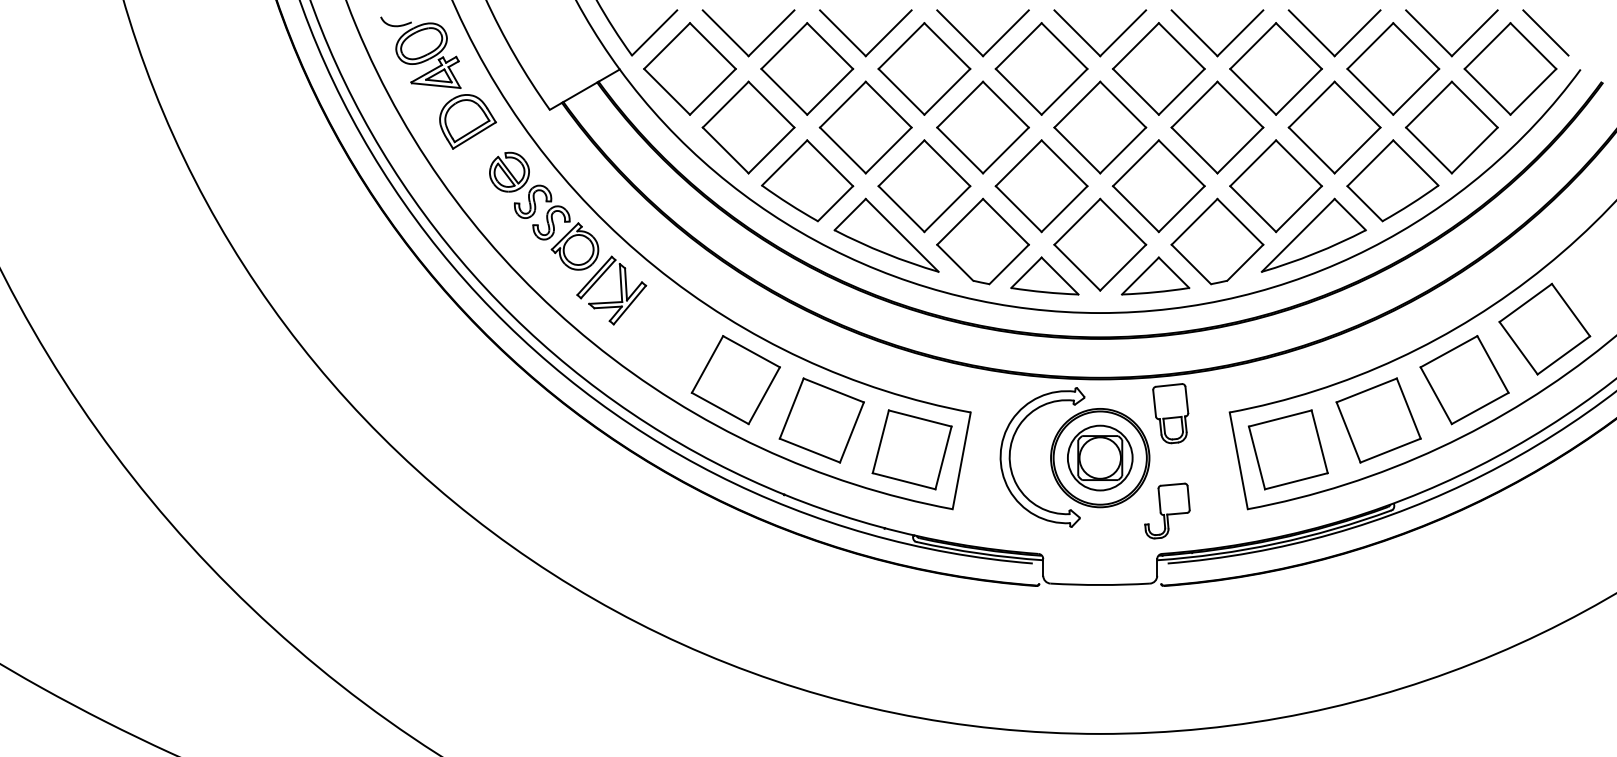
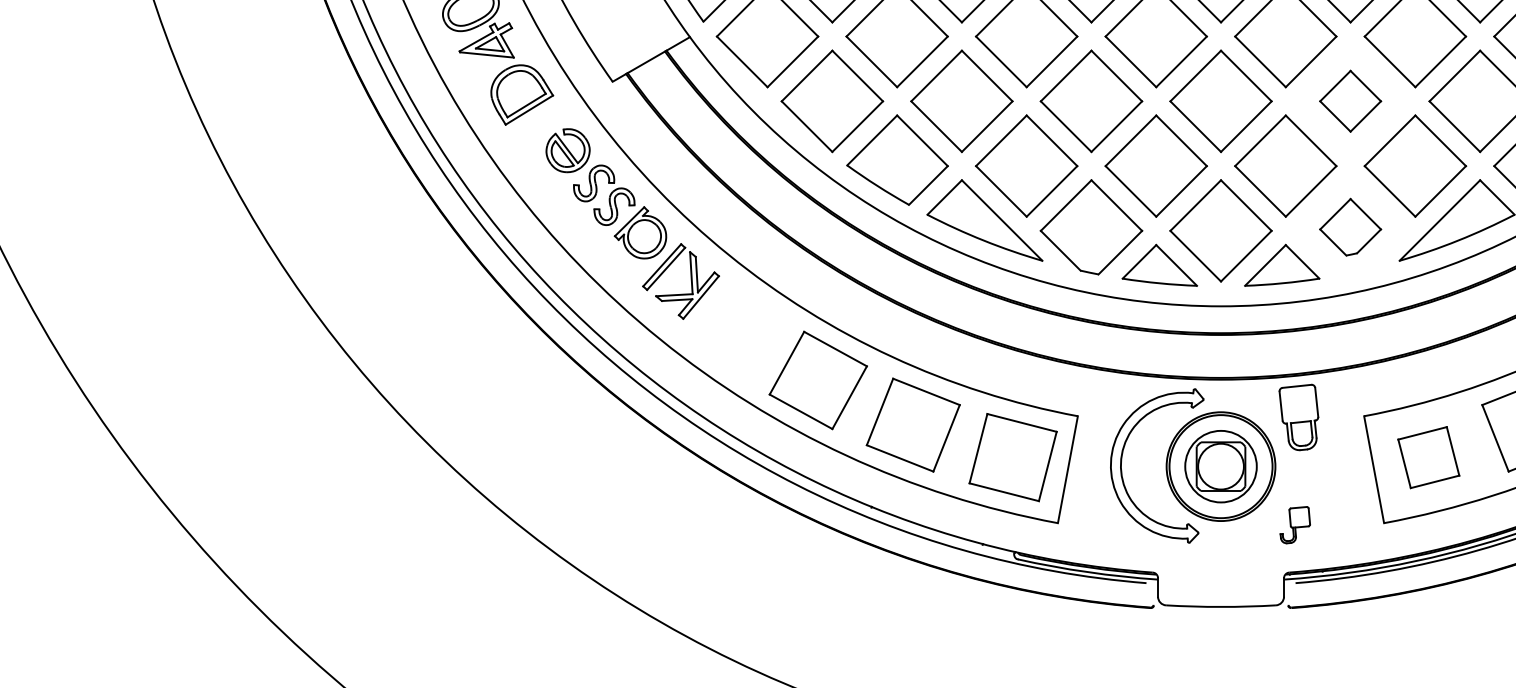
part: (1217, 127) -> (1350, 101), size x0.6
part: (1217, 241) -> (1350, 227), size x0.6
part: (1287, 449) -> (1427, 457), size x0.7
part: (1167, 510) -> (1295, 524), size x0.6

